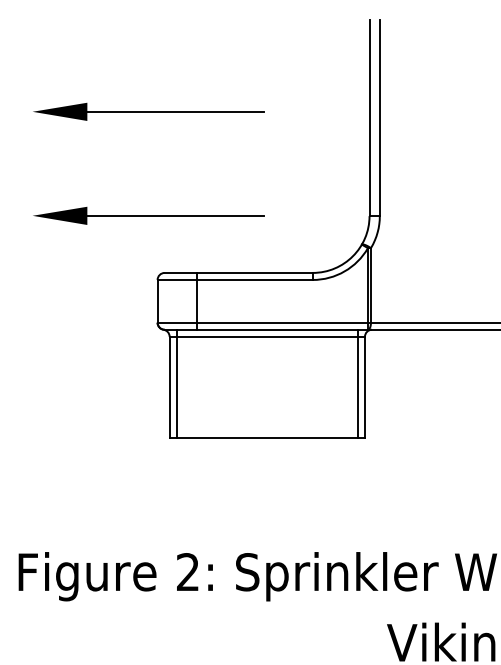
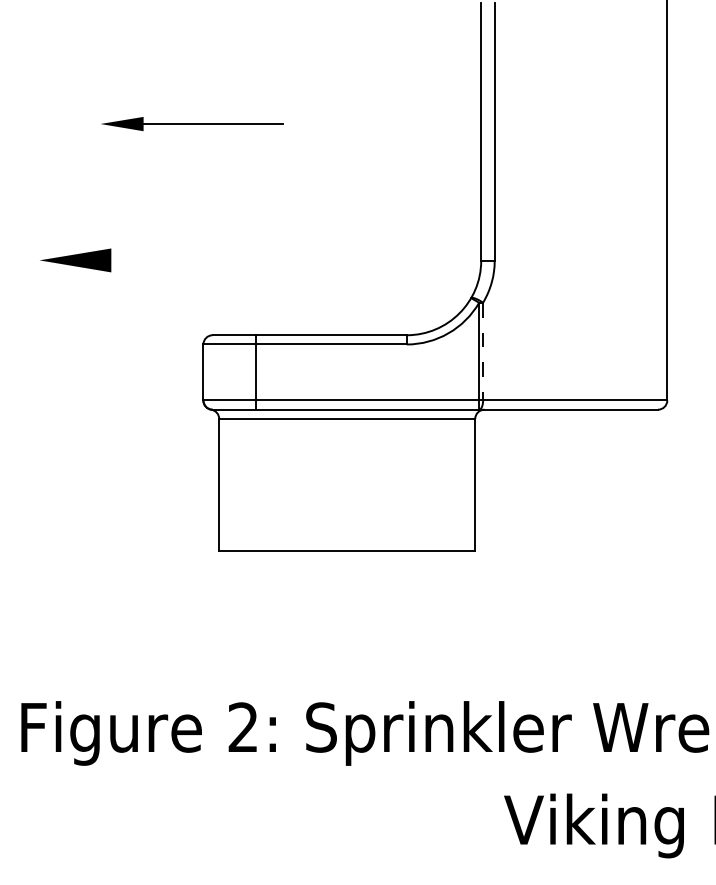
part: (148, 111) -> (191, 123), size x0.6
line: (157, 215) -> (203, 260), removed
line: (371, 285) -> (483, 351), solid -> dashed
line: (176, 383) -> (228, 480), removed
line: (358, 383) -> (466, 480), removed

